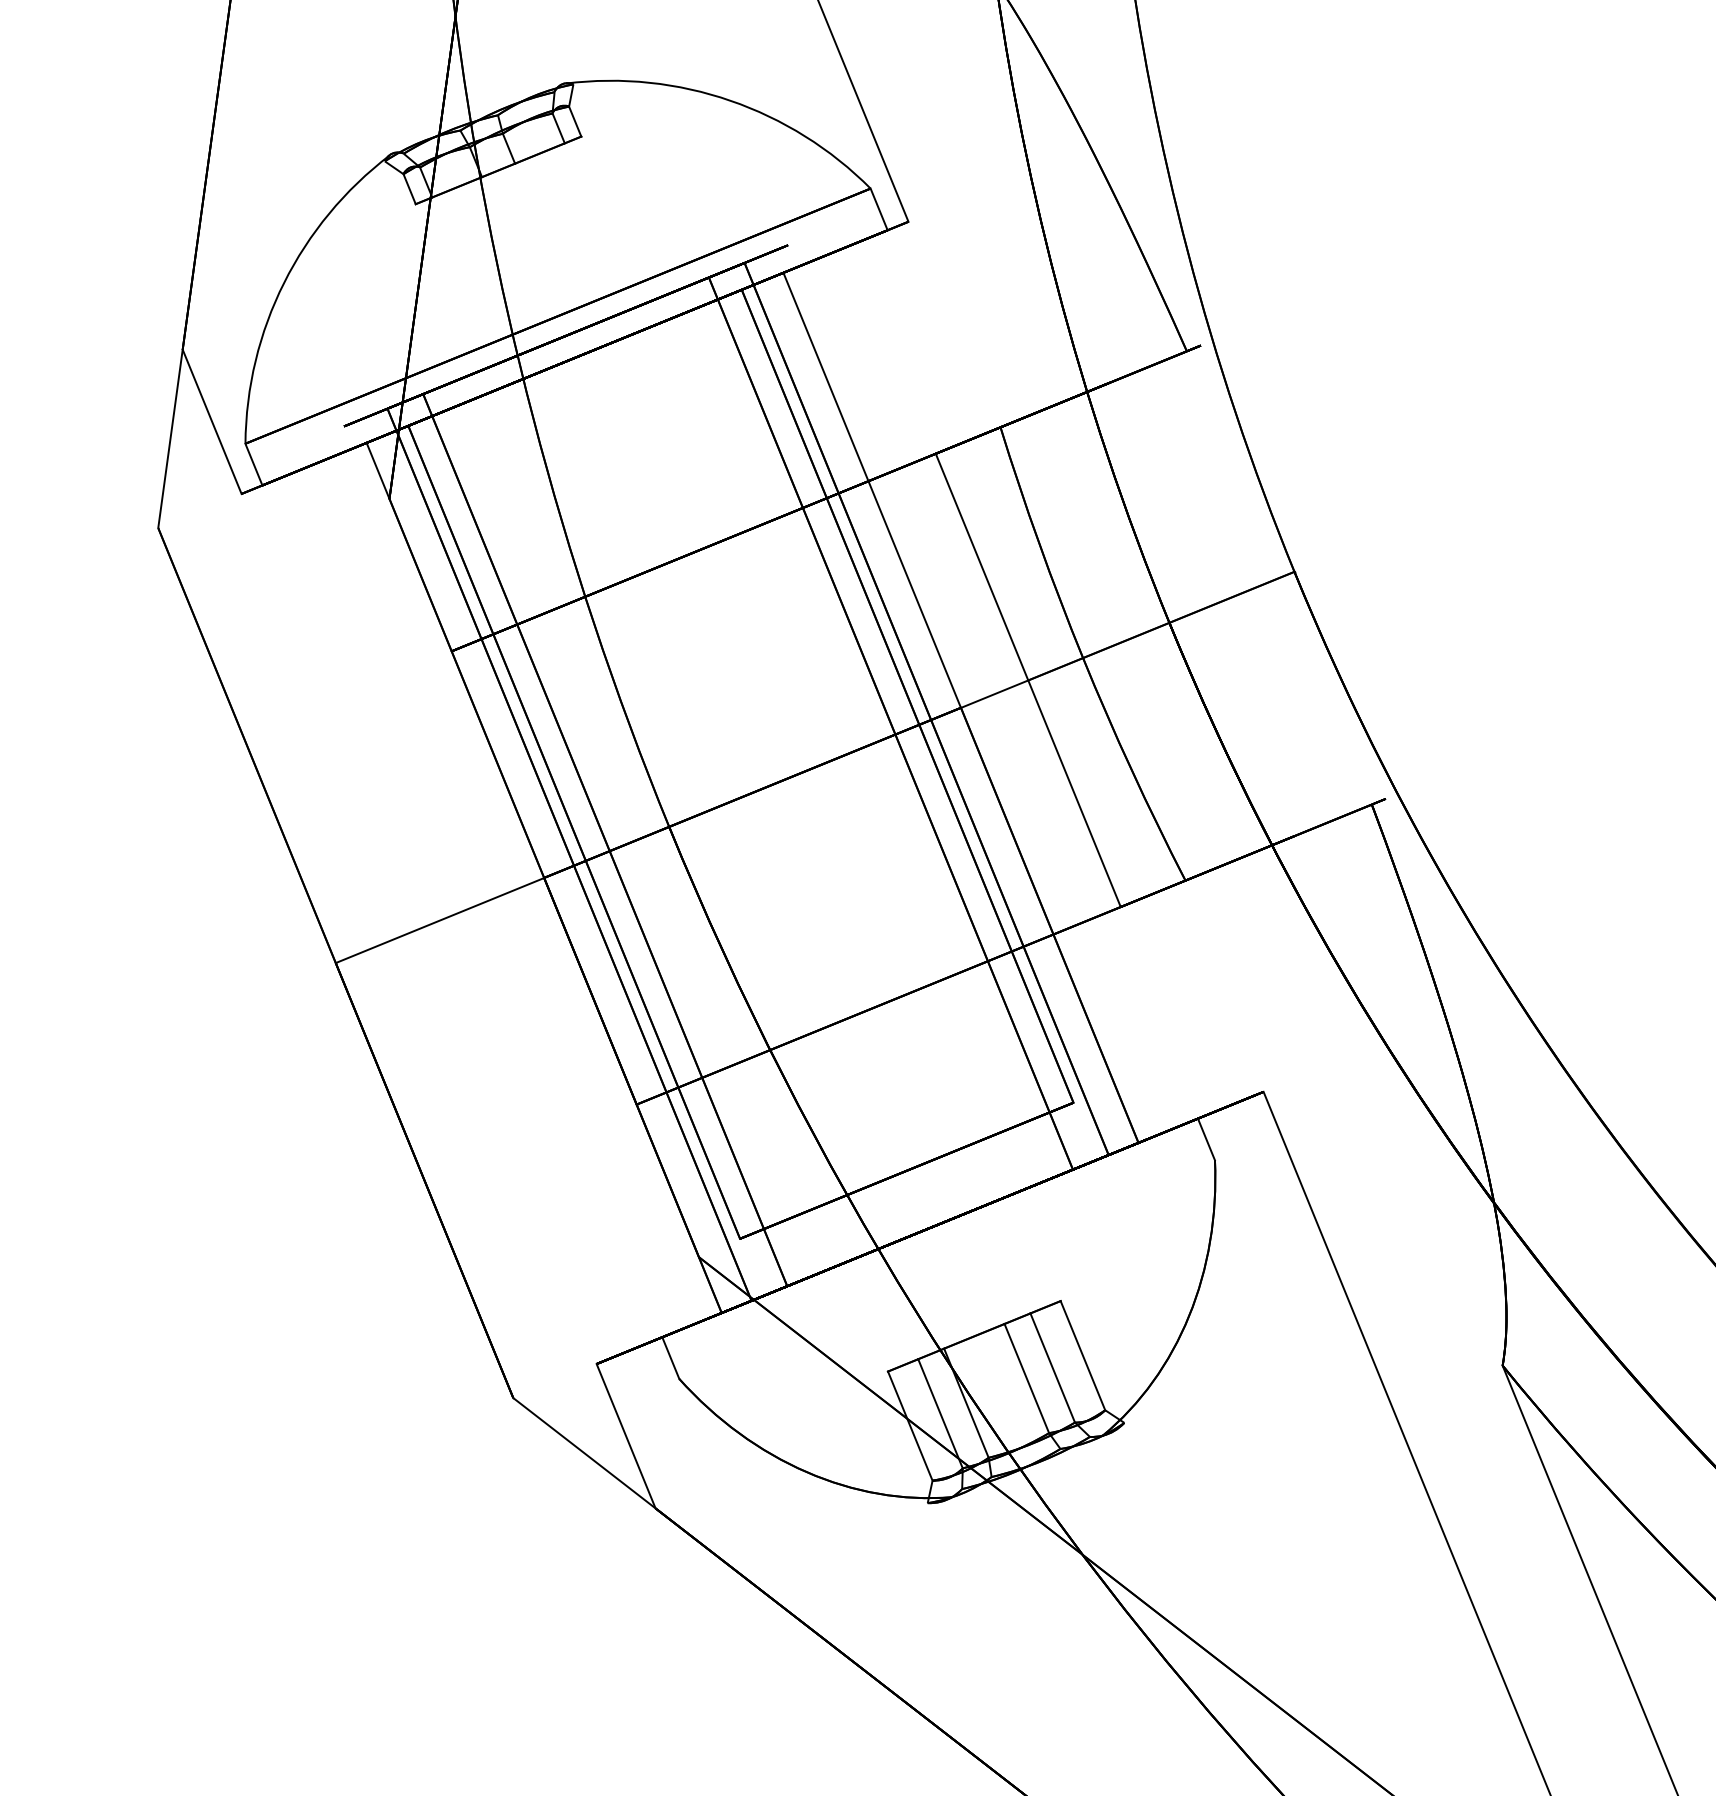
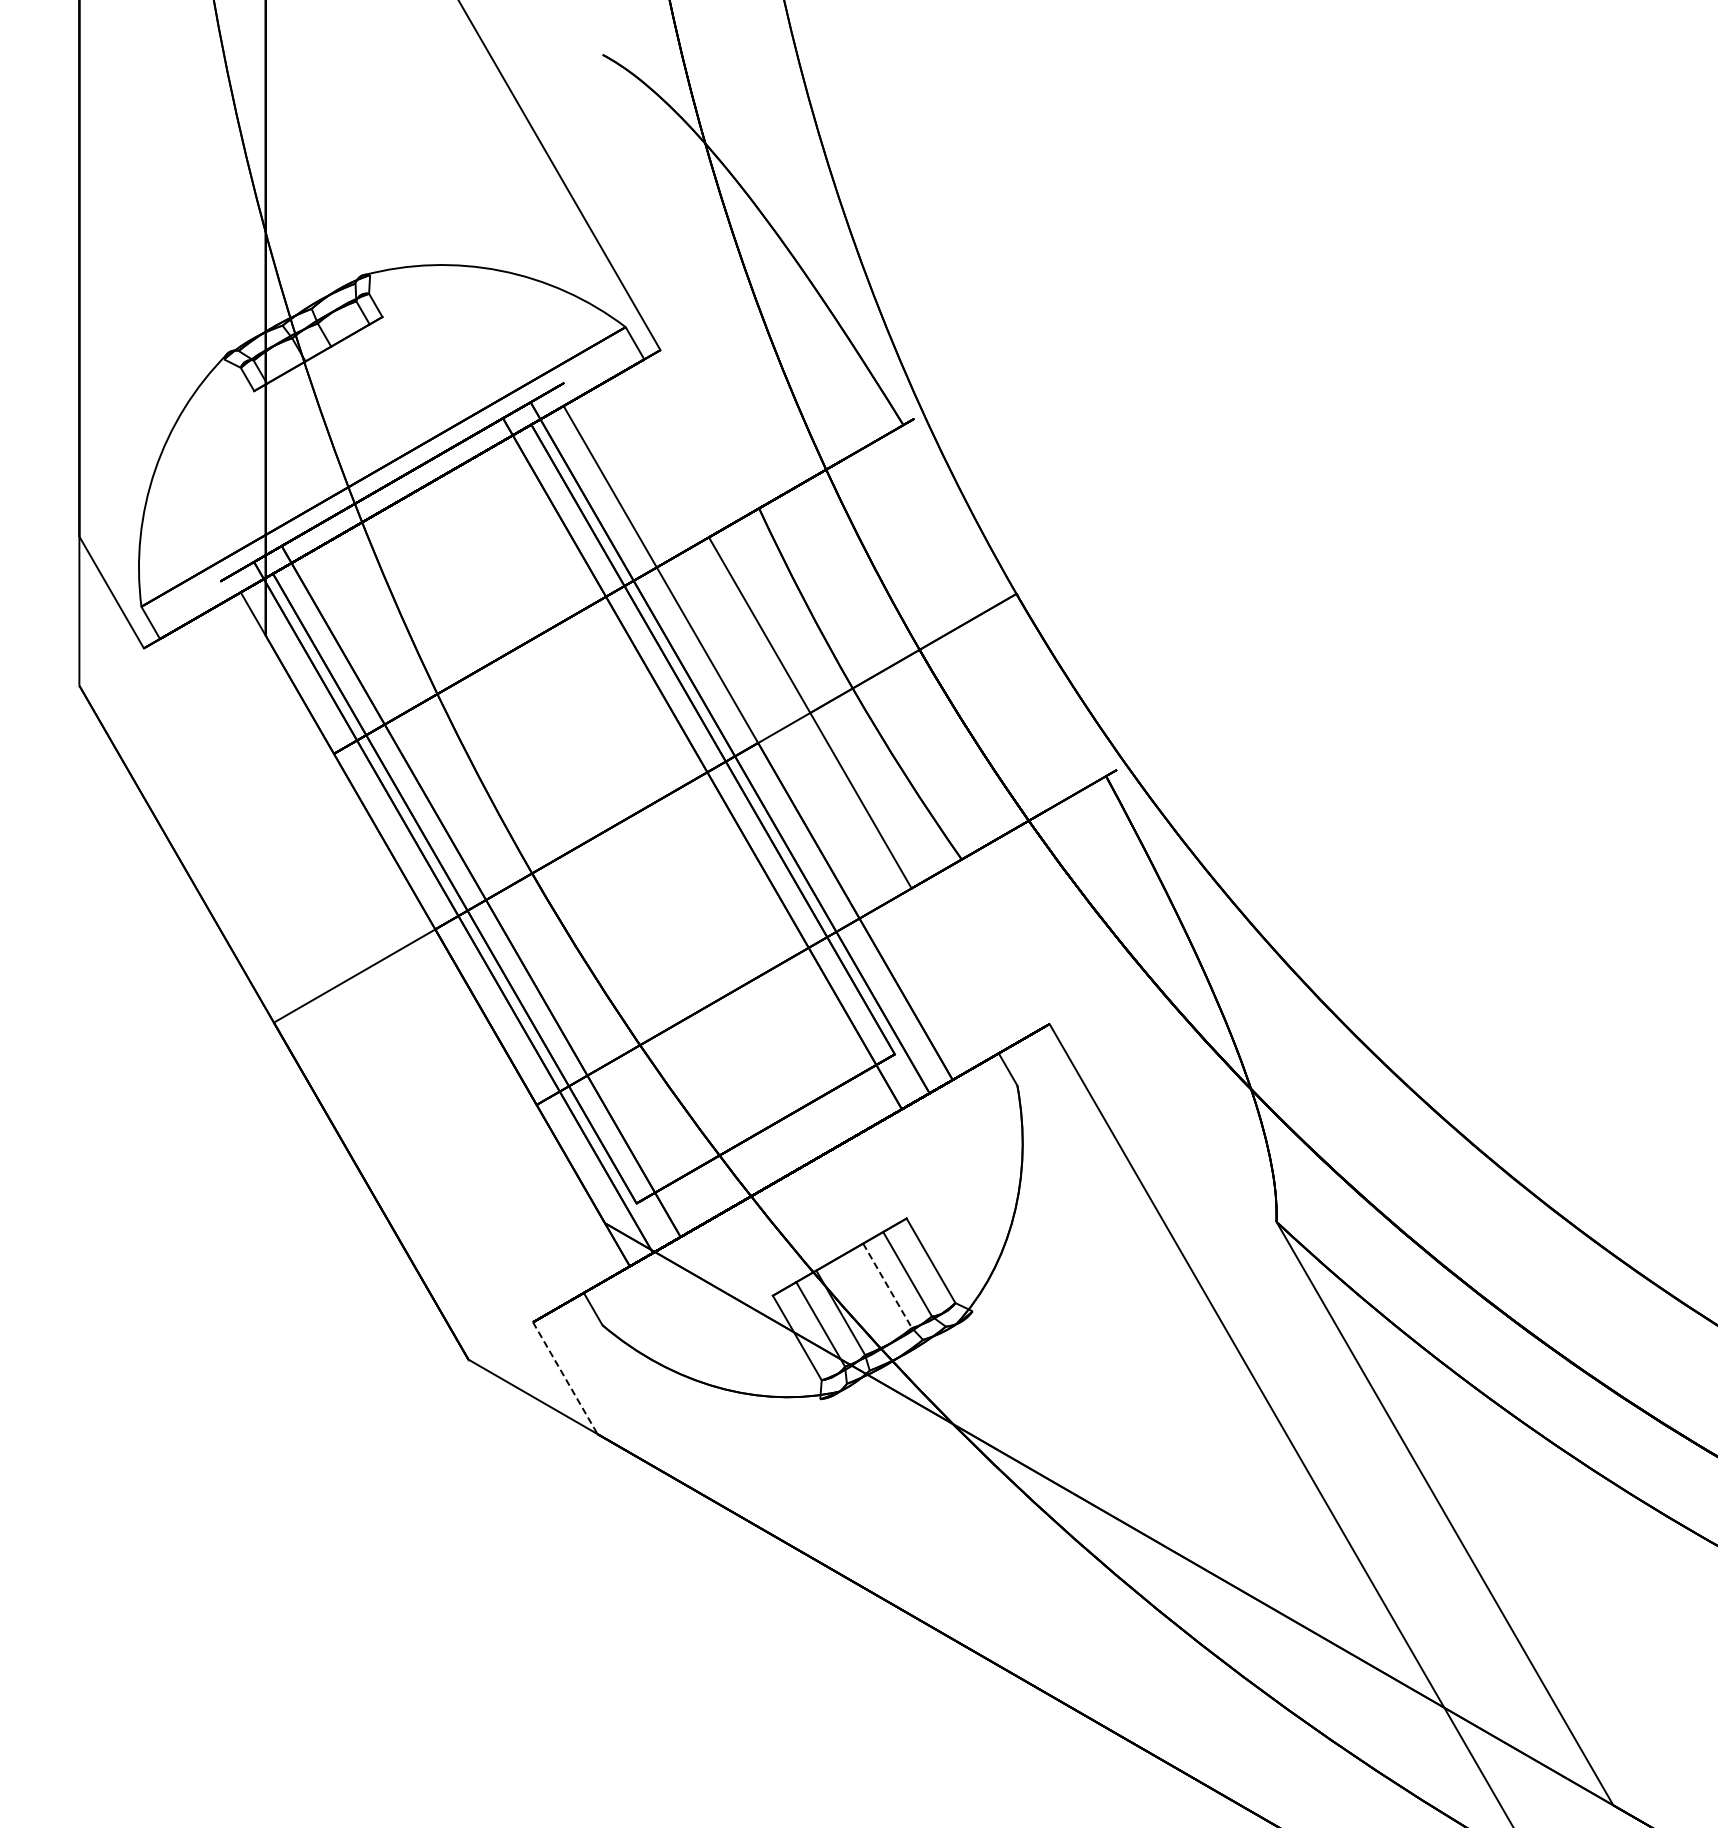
line: (1026, 1378) -> (887, 1285), solid -> dashed
line: (626, 1436) -> (565, 1378), solid -> dashed

